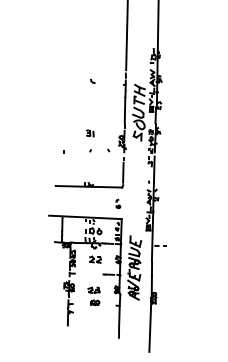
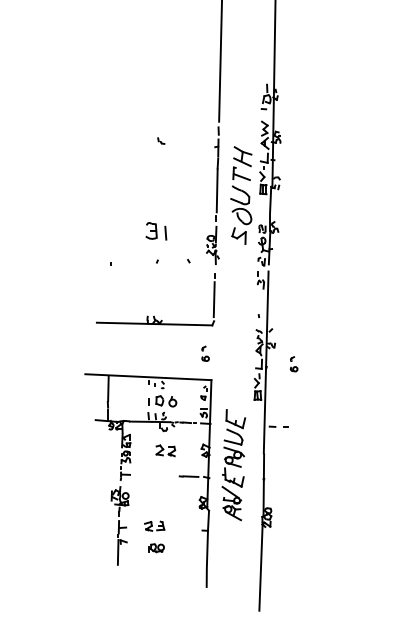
part: (90, 133) -> (157, 231), size x1.6
part: (169, 209) -> (294, 363), added
part: (93, 296) -> (153, 537), moved

